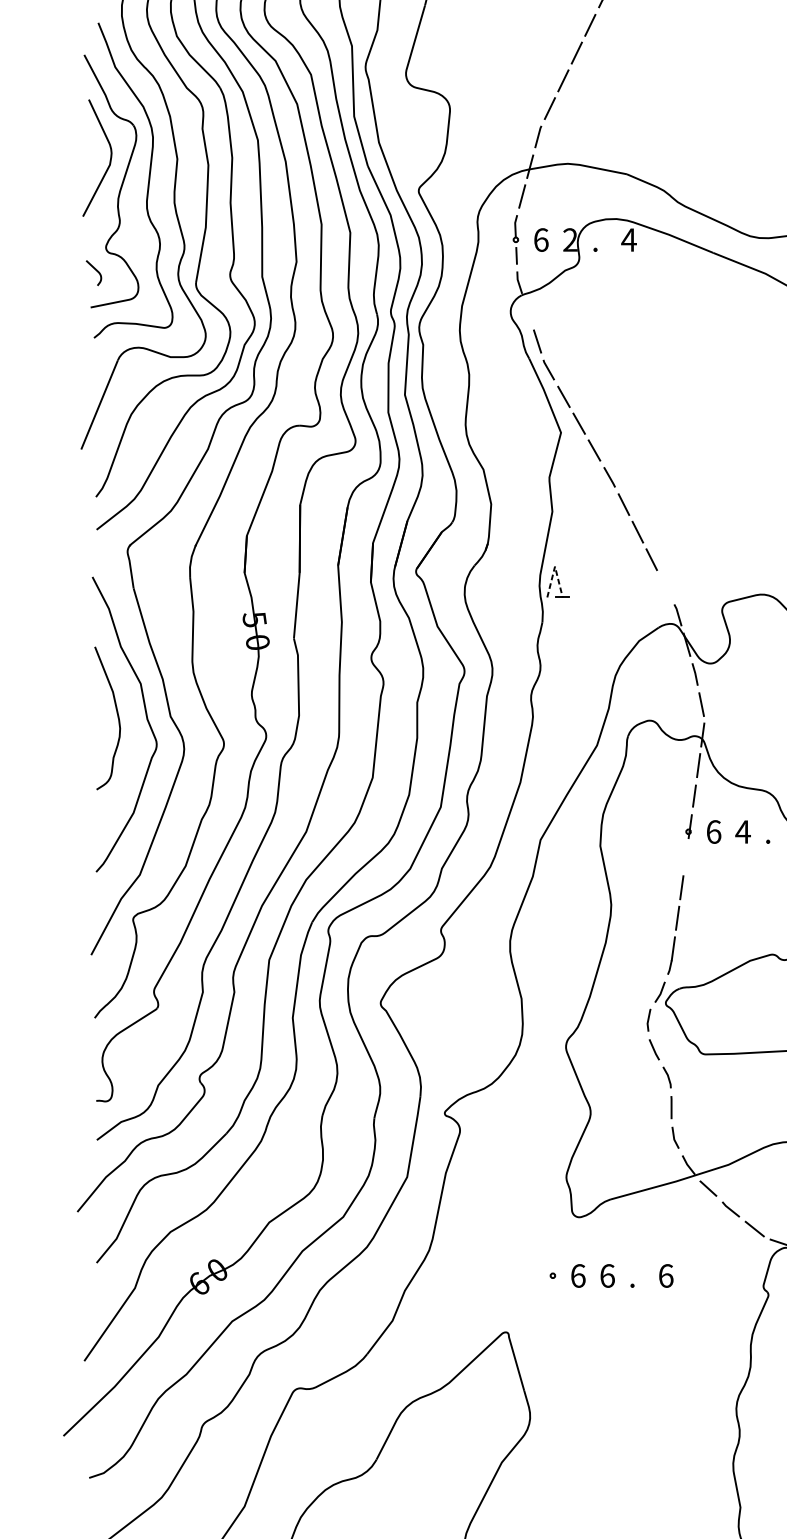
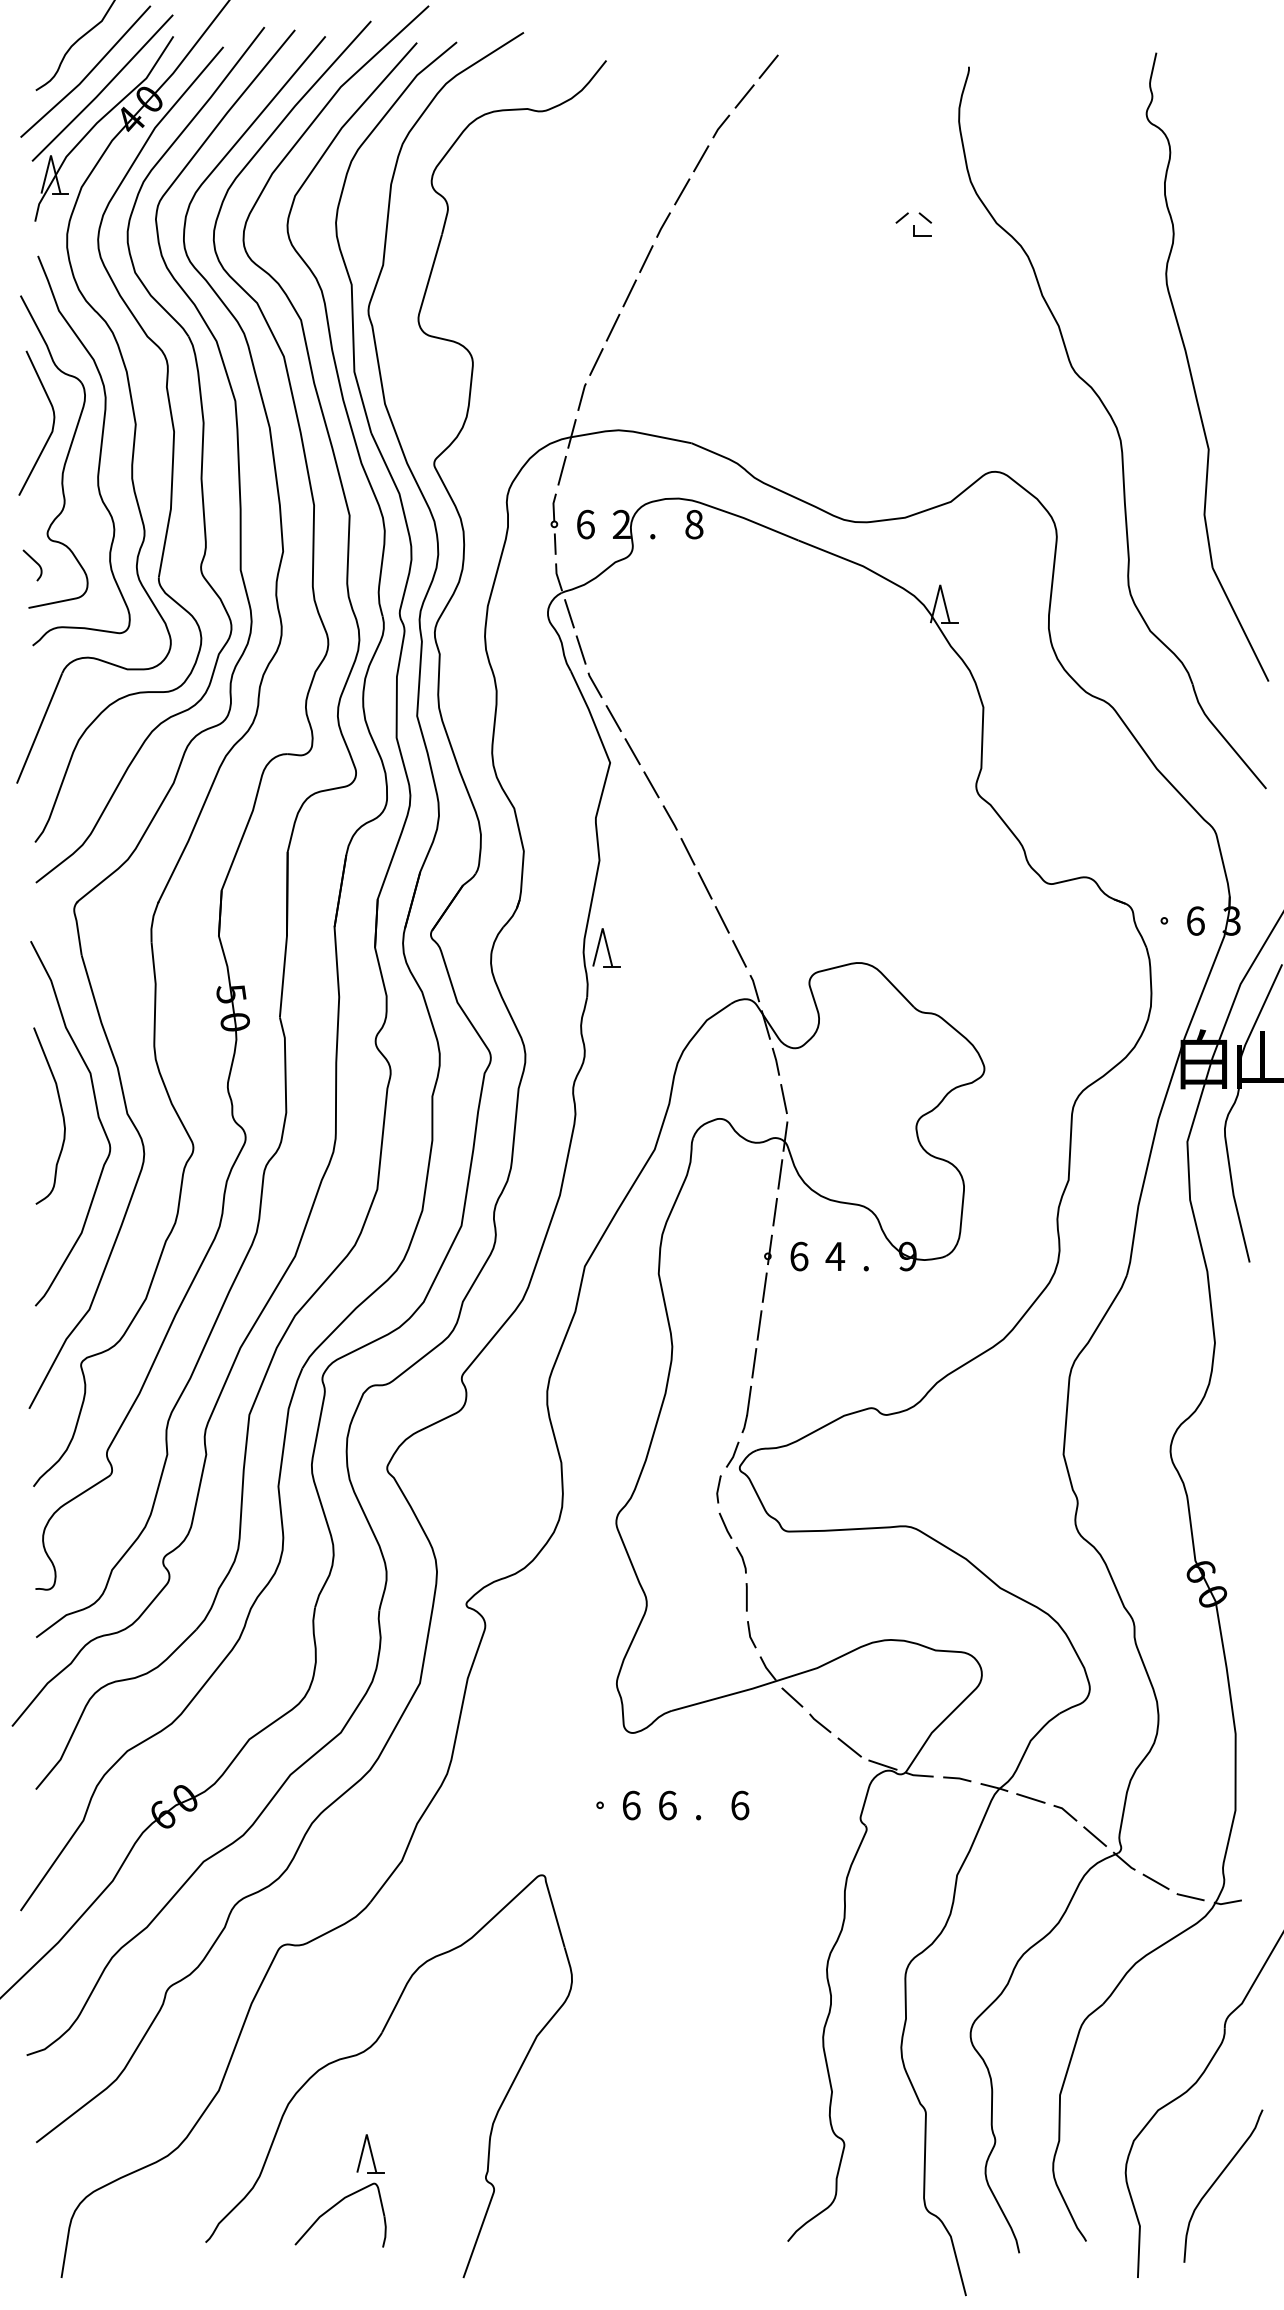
text: (628, 239) -> (693, 524), 4 -> 8
line: (528, 311) -> (569, 613), added
line: (554, 566) -> (602, 928), dashed -> solid
line: (665, 586) -> (739, 953), added
line: (685, 857) -> (764, 1287), added

